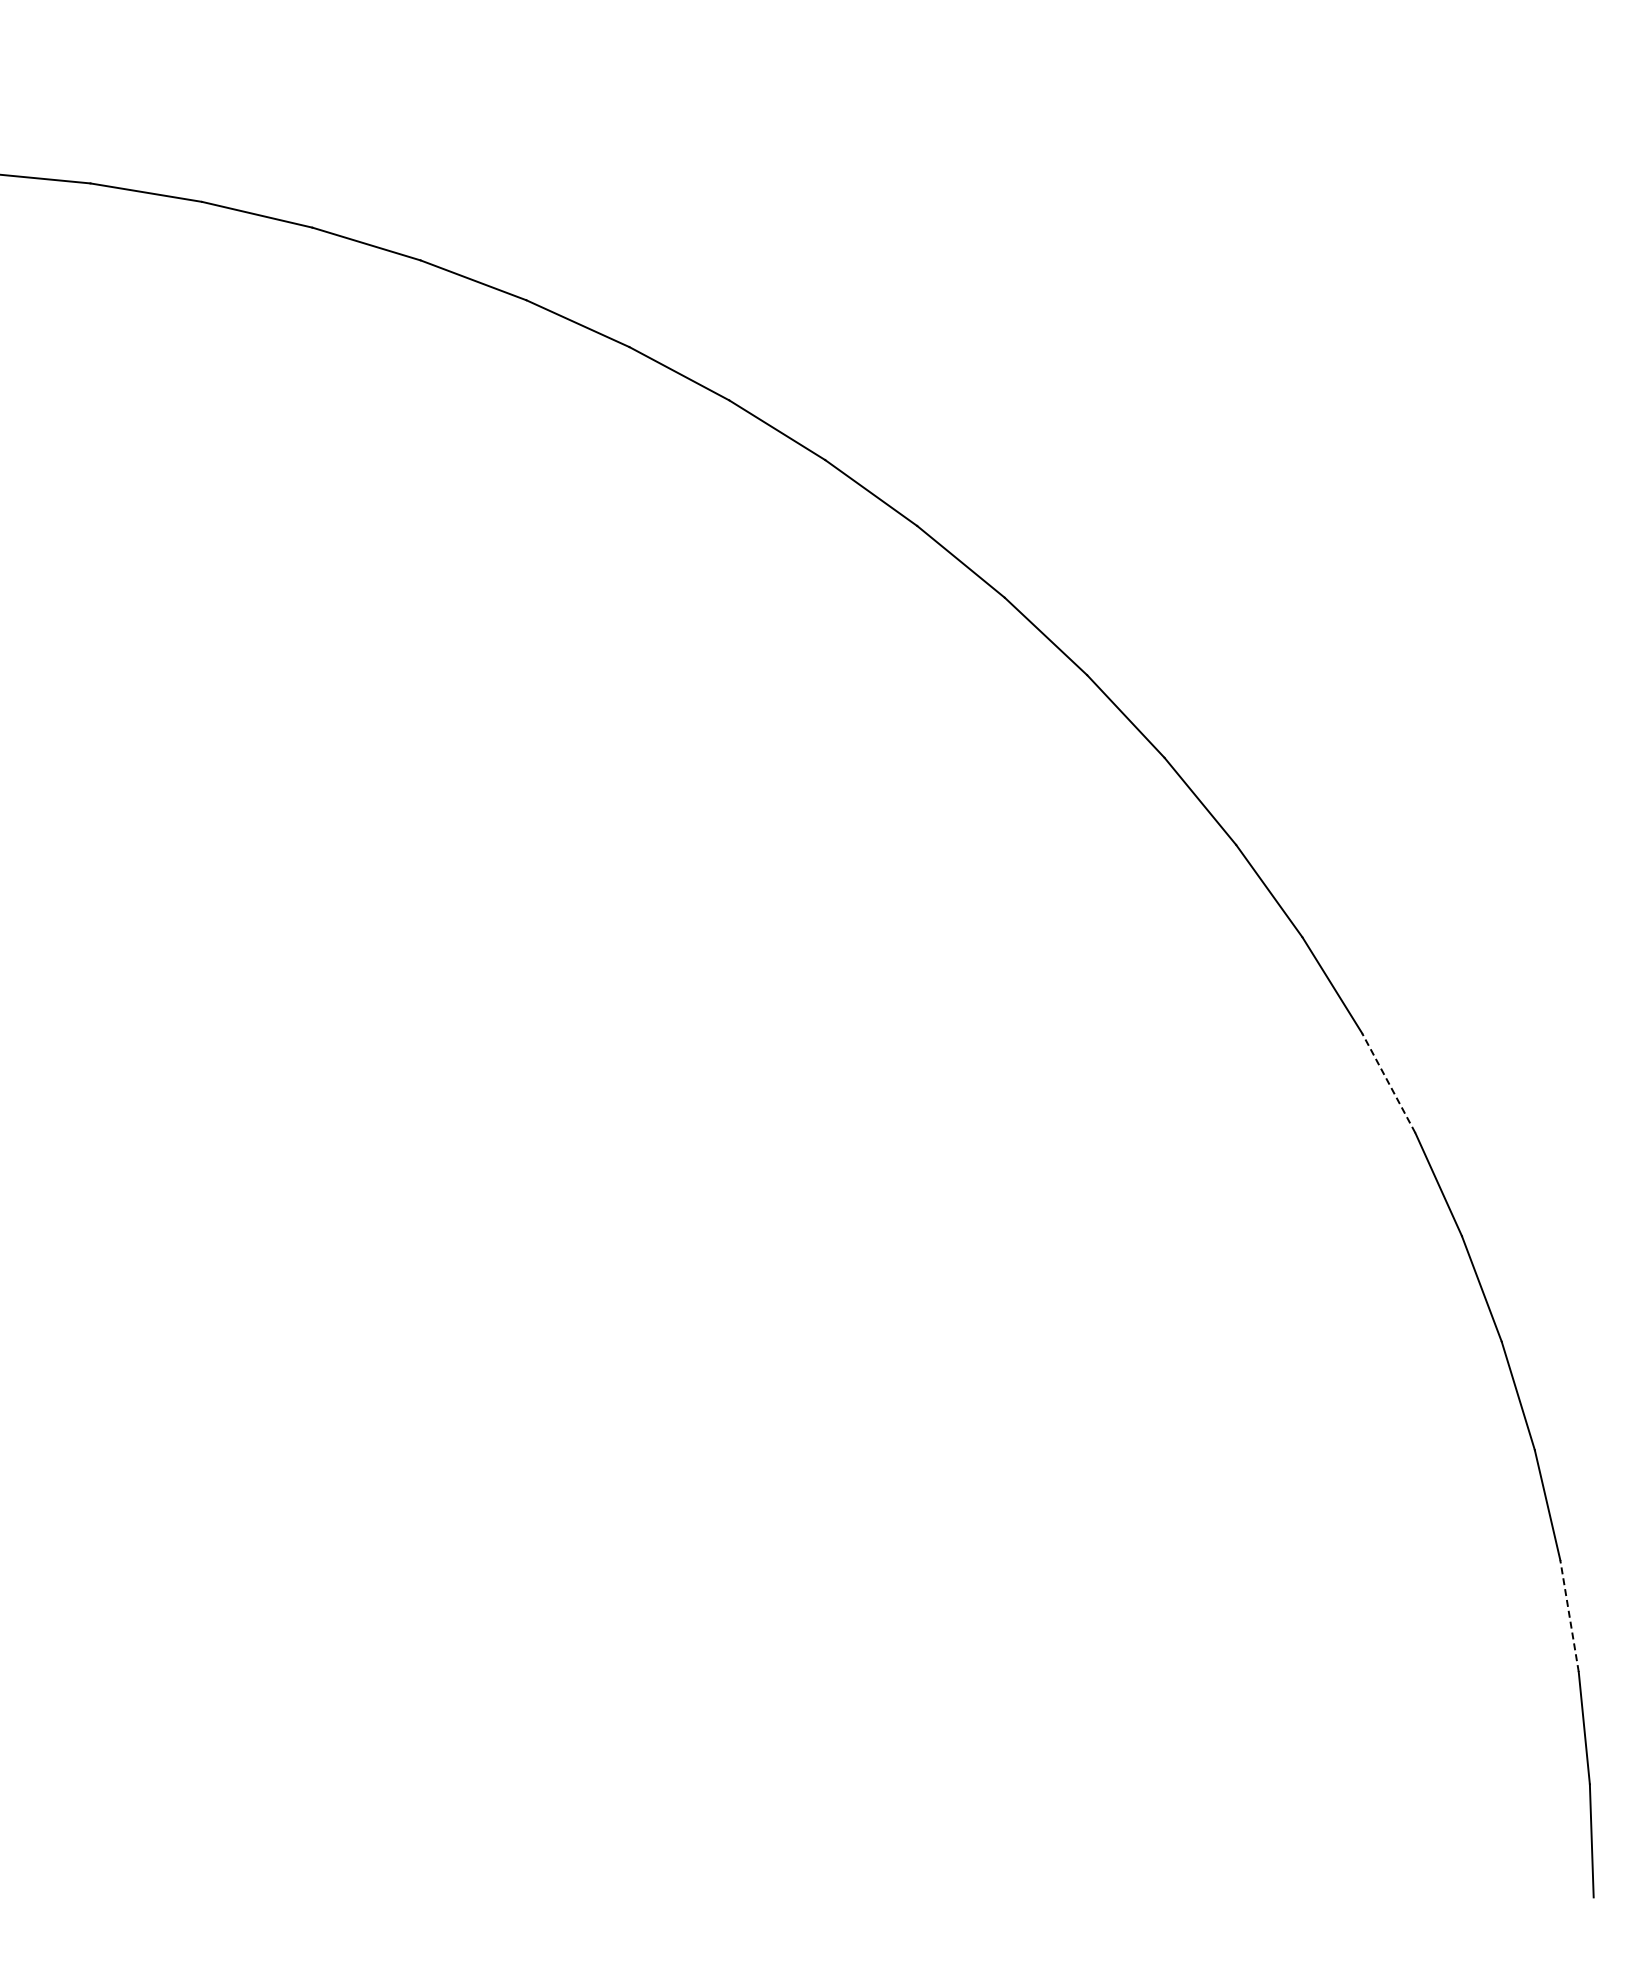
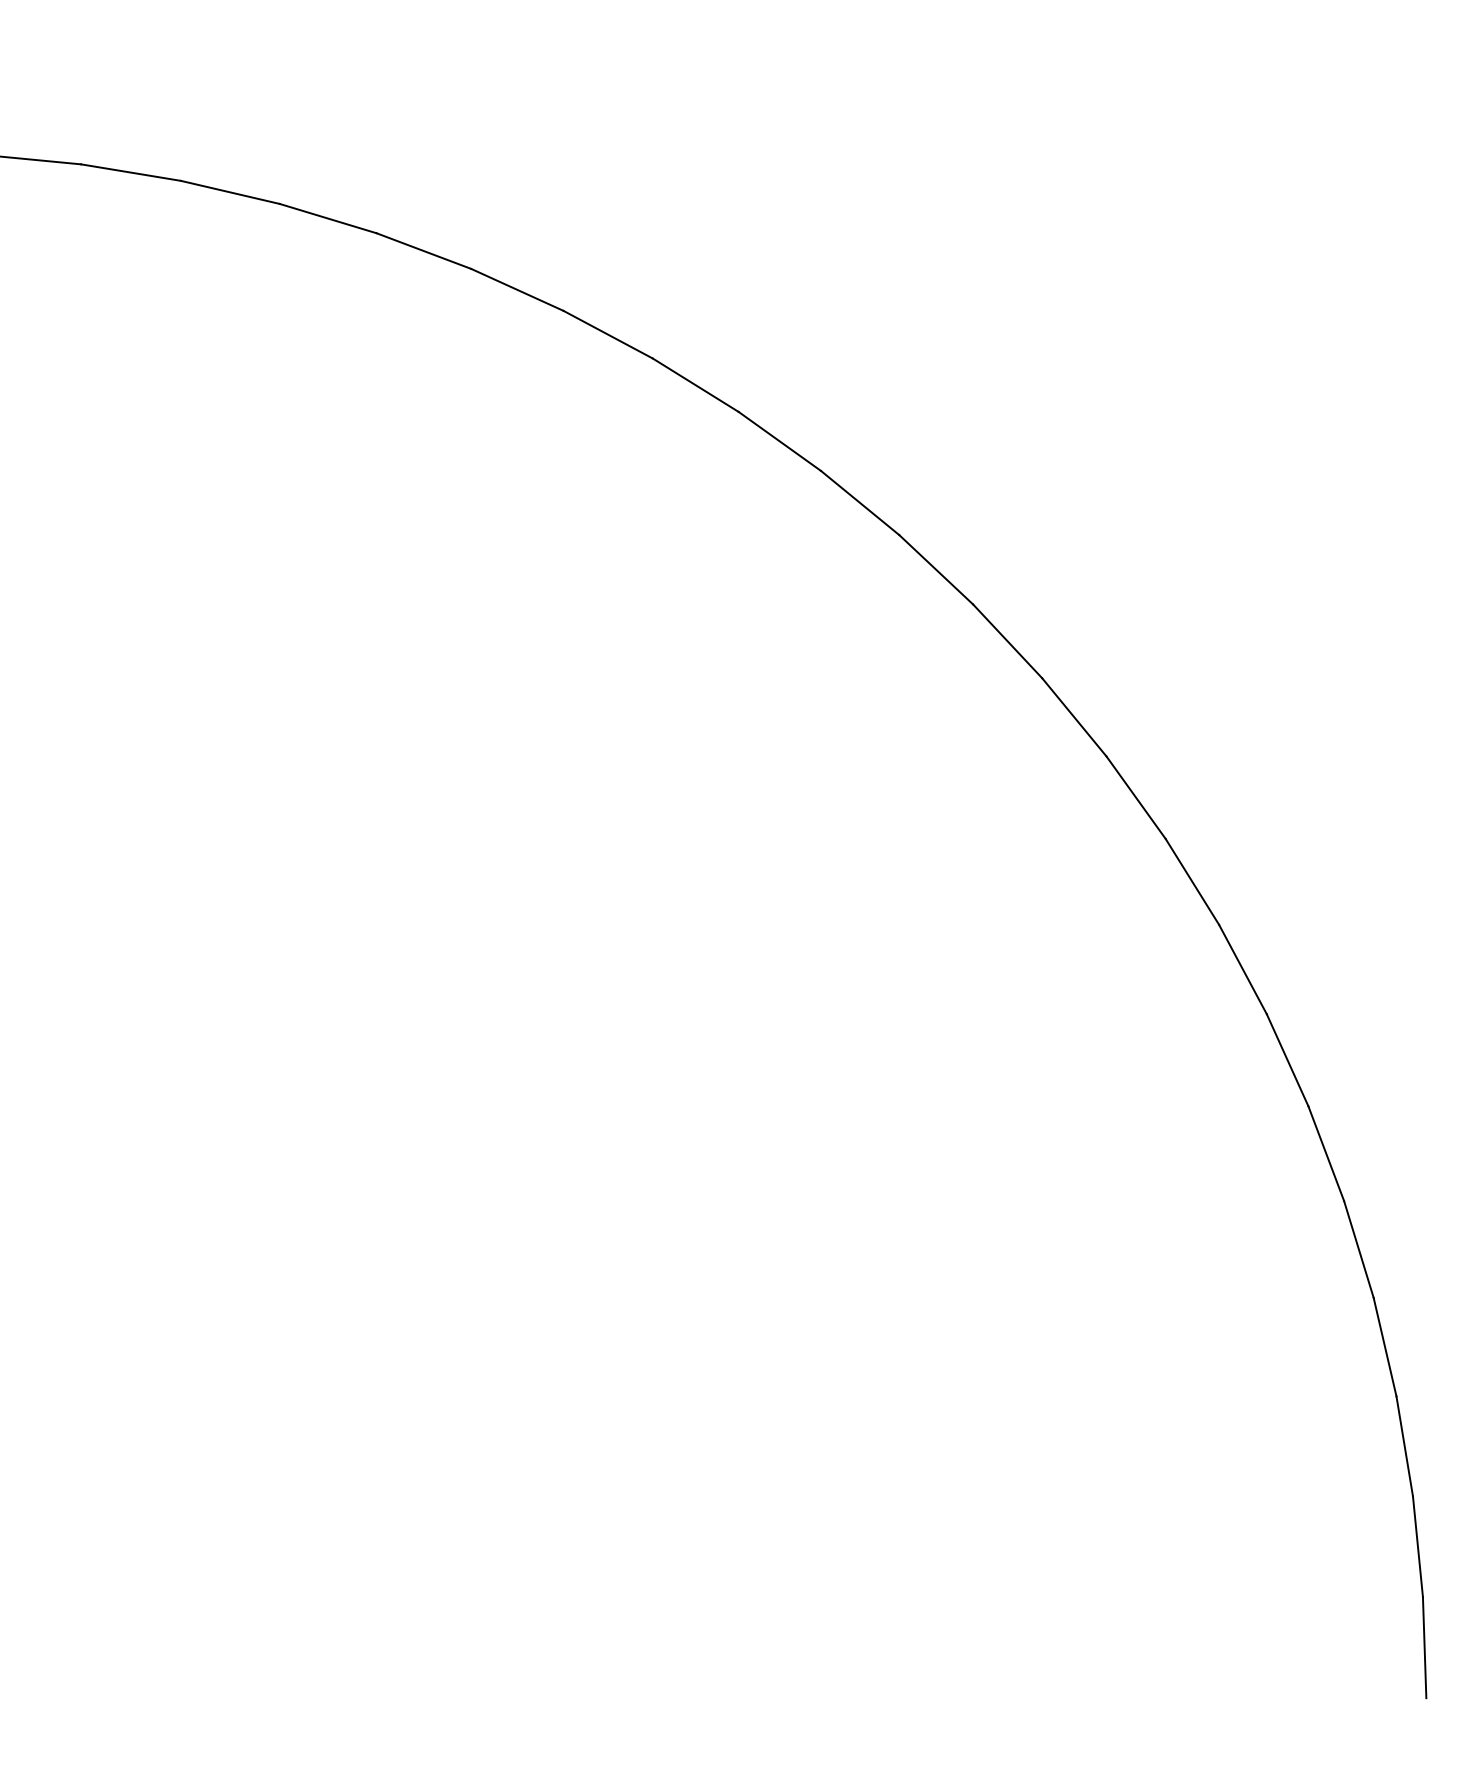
line: (1388, 1083) -> (1242, 969), dashed -> solid
line: (1569, 1616) -> (1404, 1446), dashed -> solid

